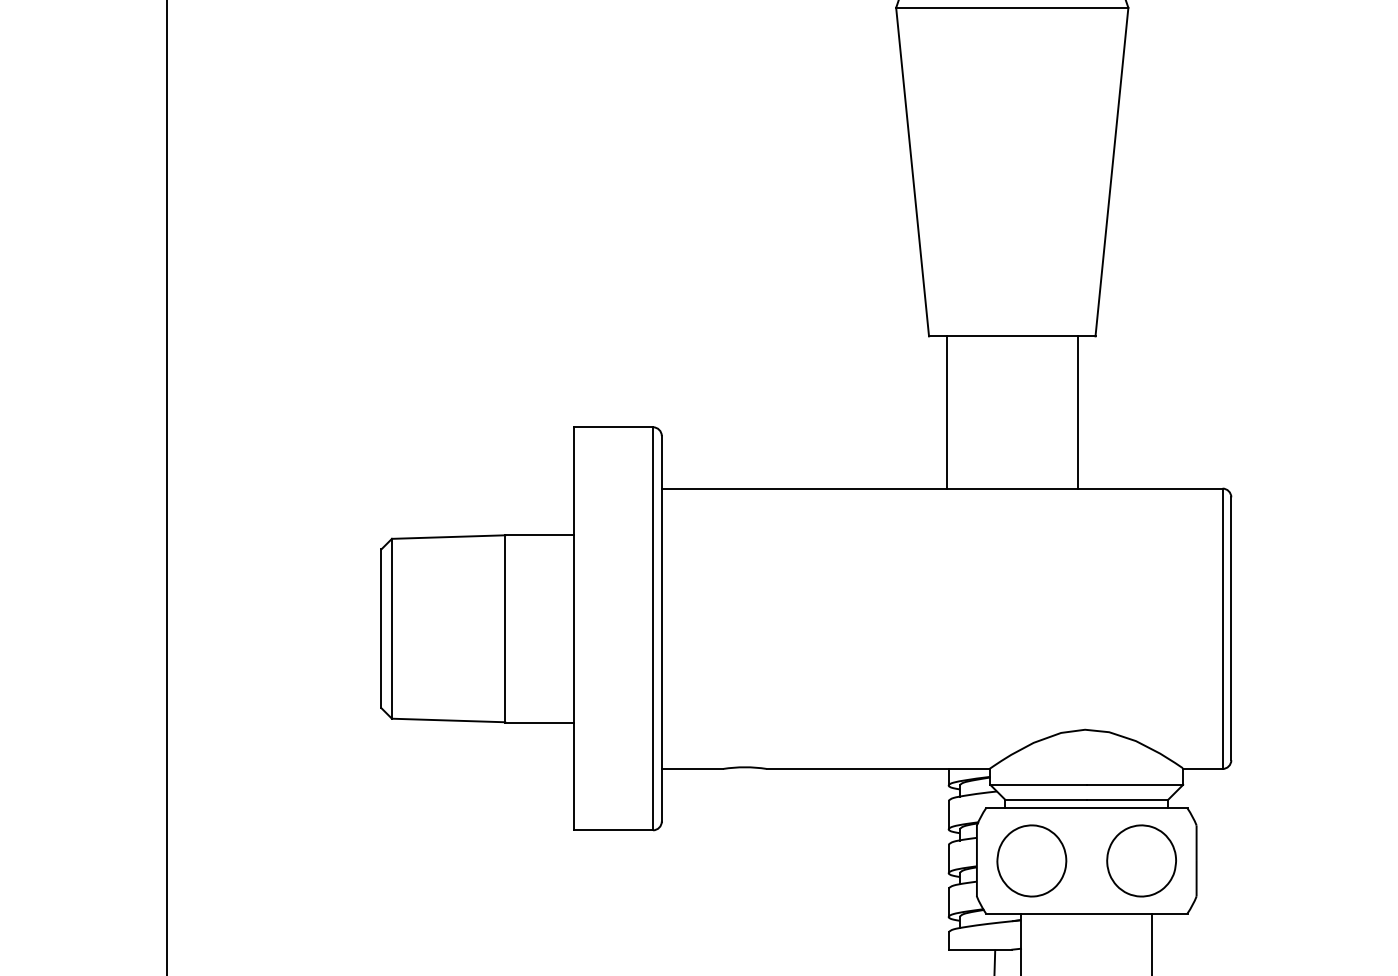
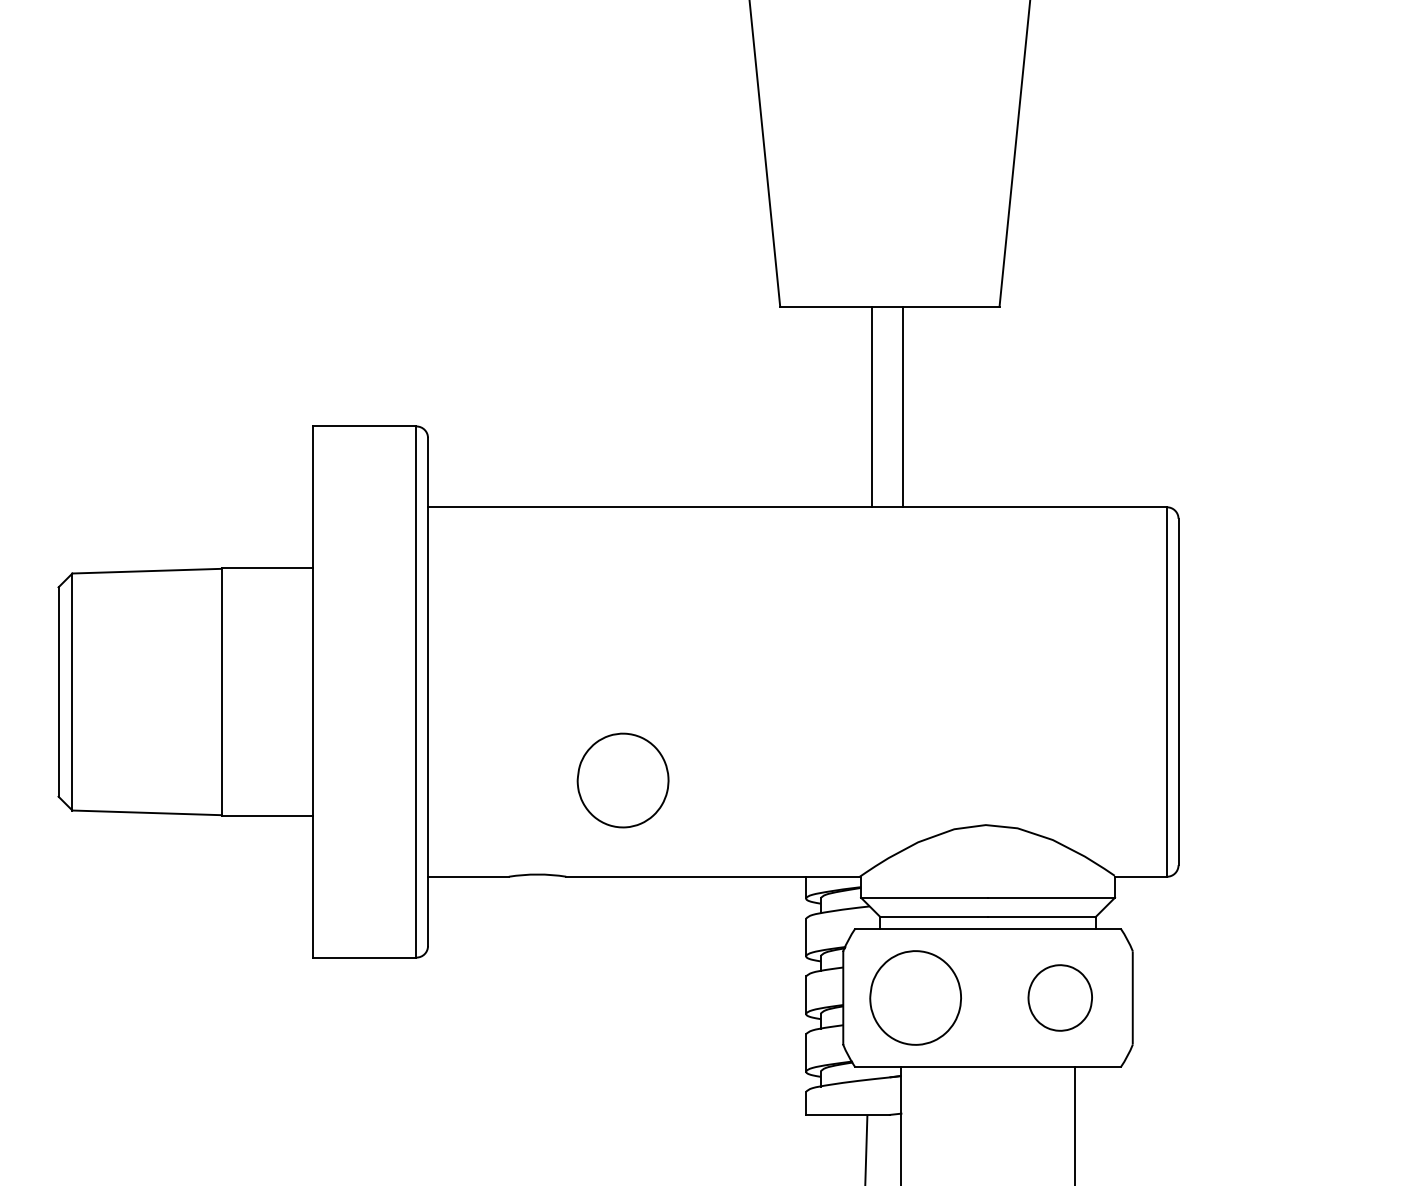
line: (946, 412) -> (871, 406), moved
line: (1077, 412) -> (902, 406), moved
part: (809, 695) -> (622, 779), added
part: (1141, 860) -> (1060, 997), size x0.7

